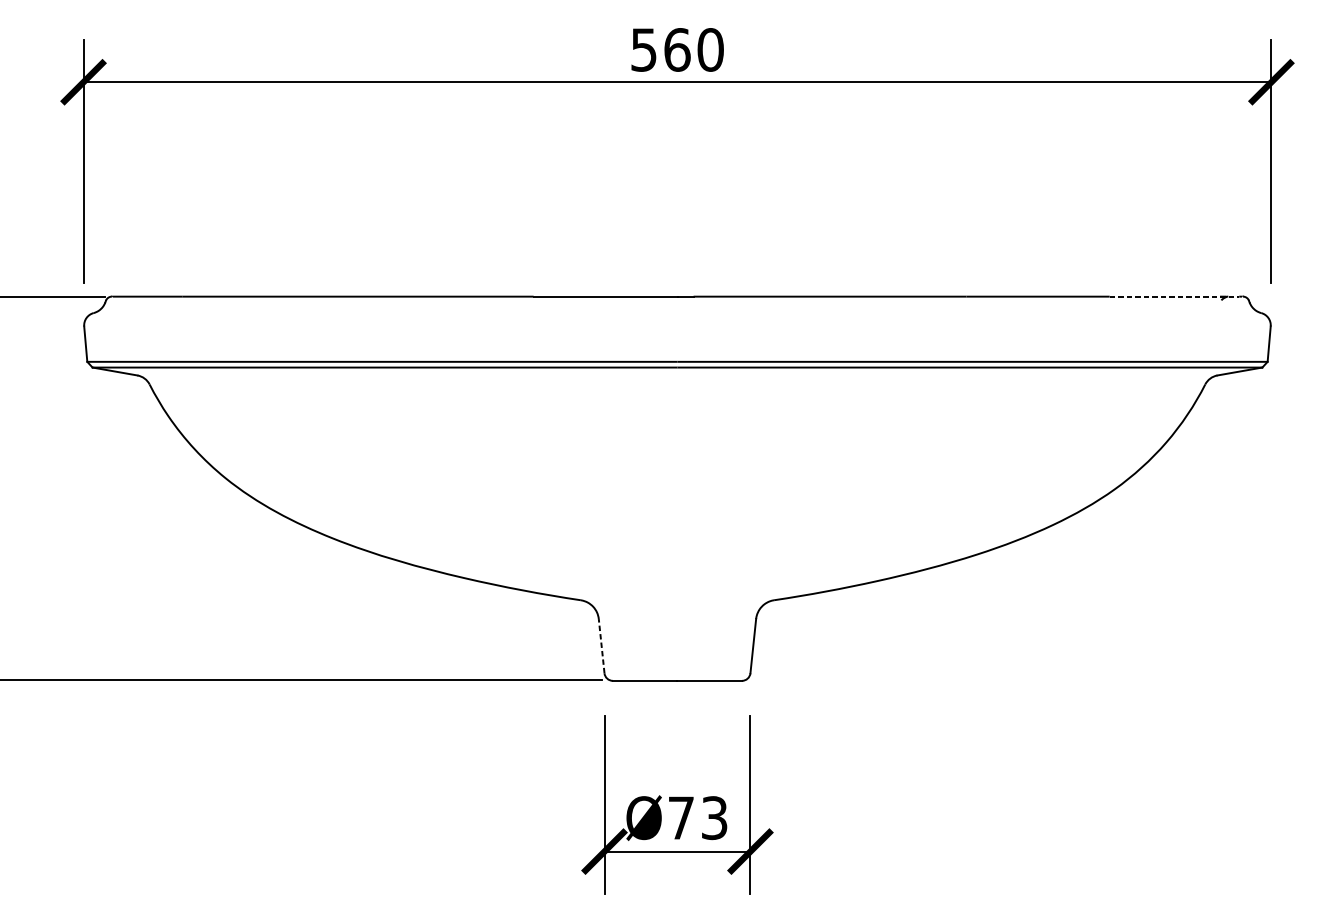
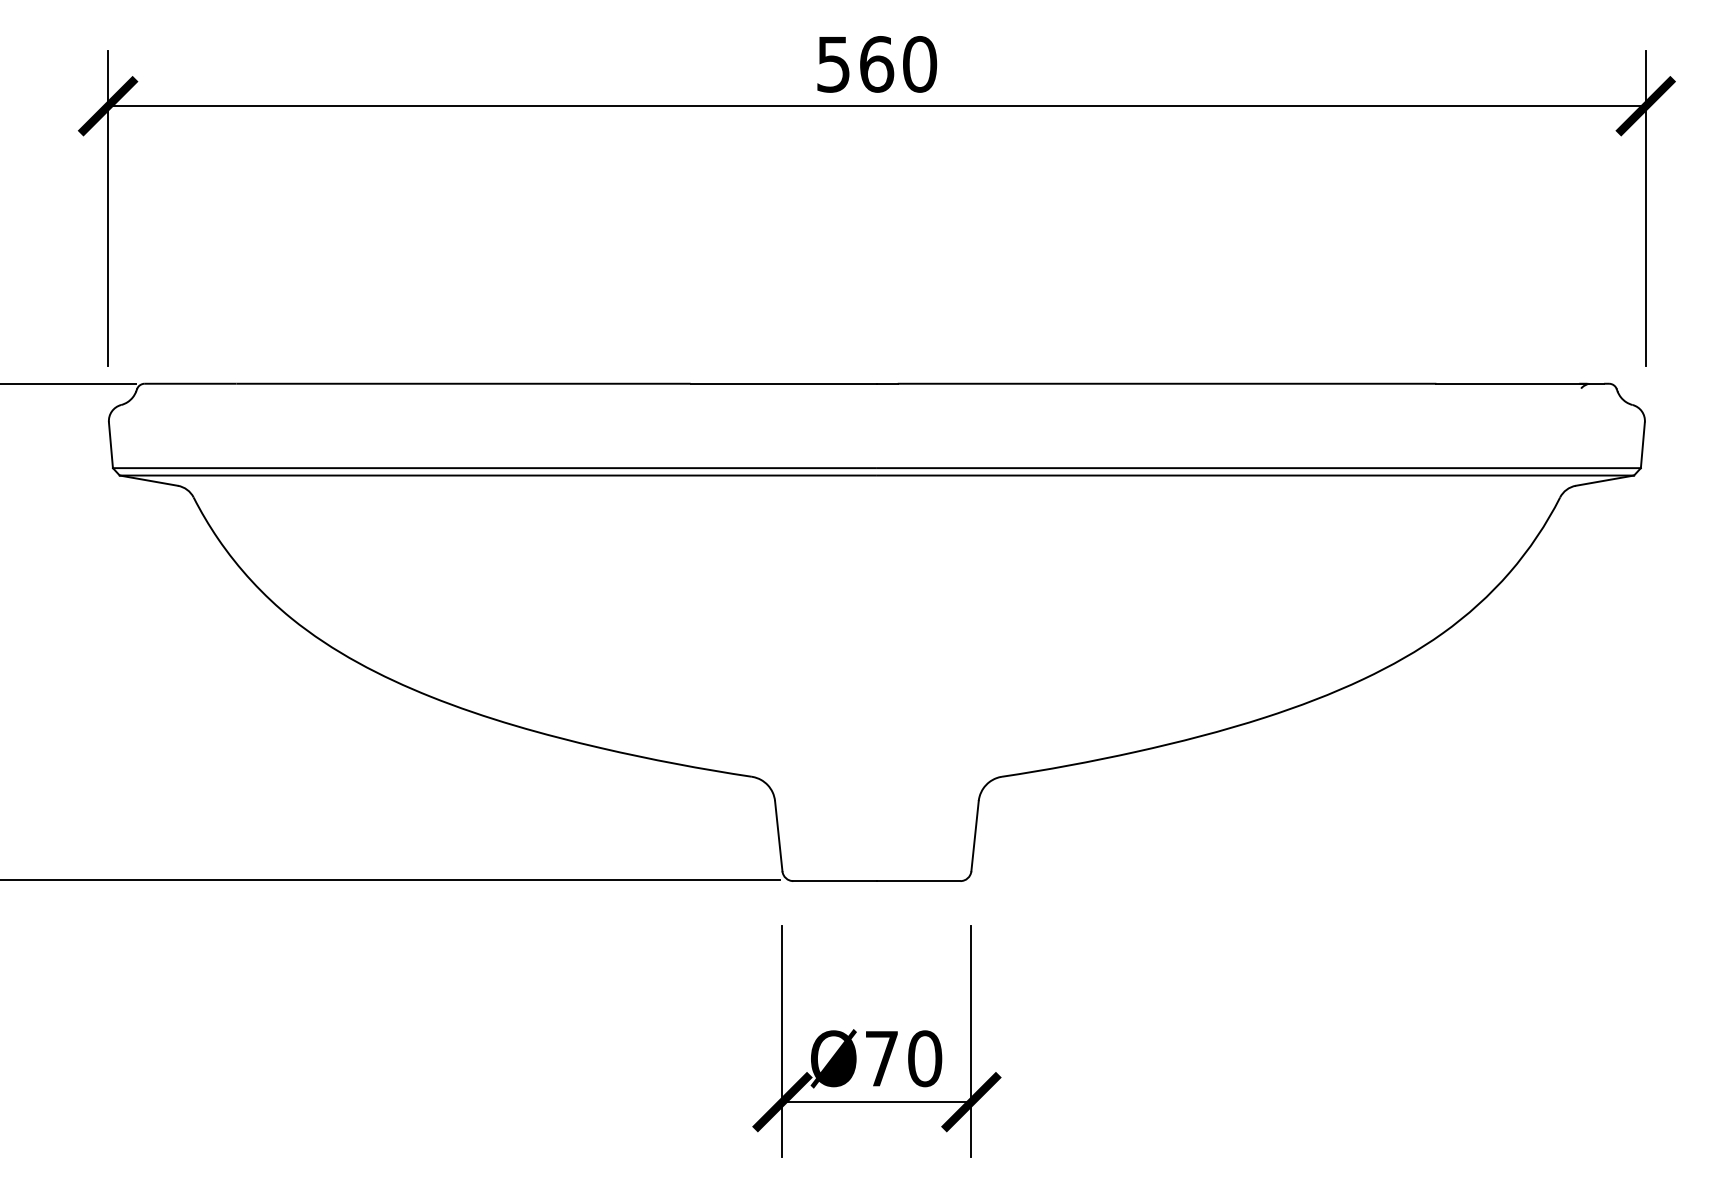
line: (1174, 296) -> (1520, 383), dashed -> solid
line: (601, 645) -> (778, 835), dashed -> solid
text: (715, 817) -> (925, 1058), Ø73 -> Ø70

